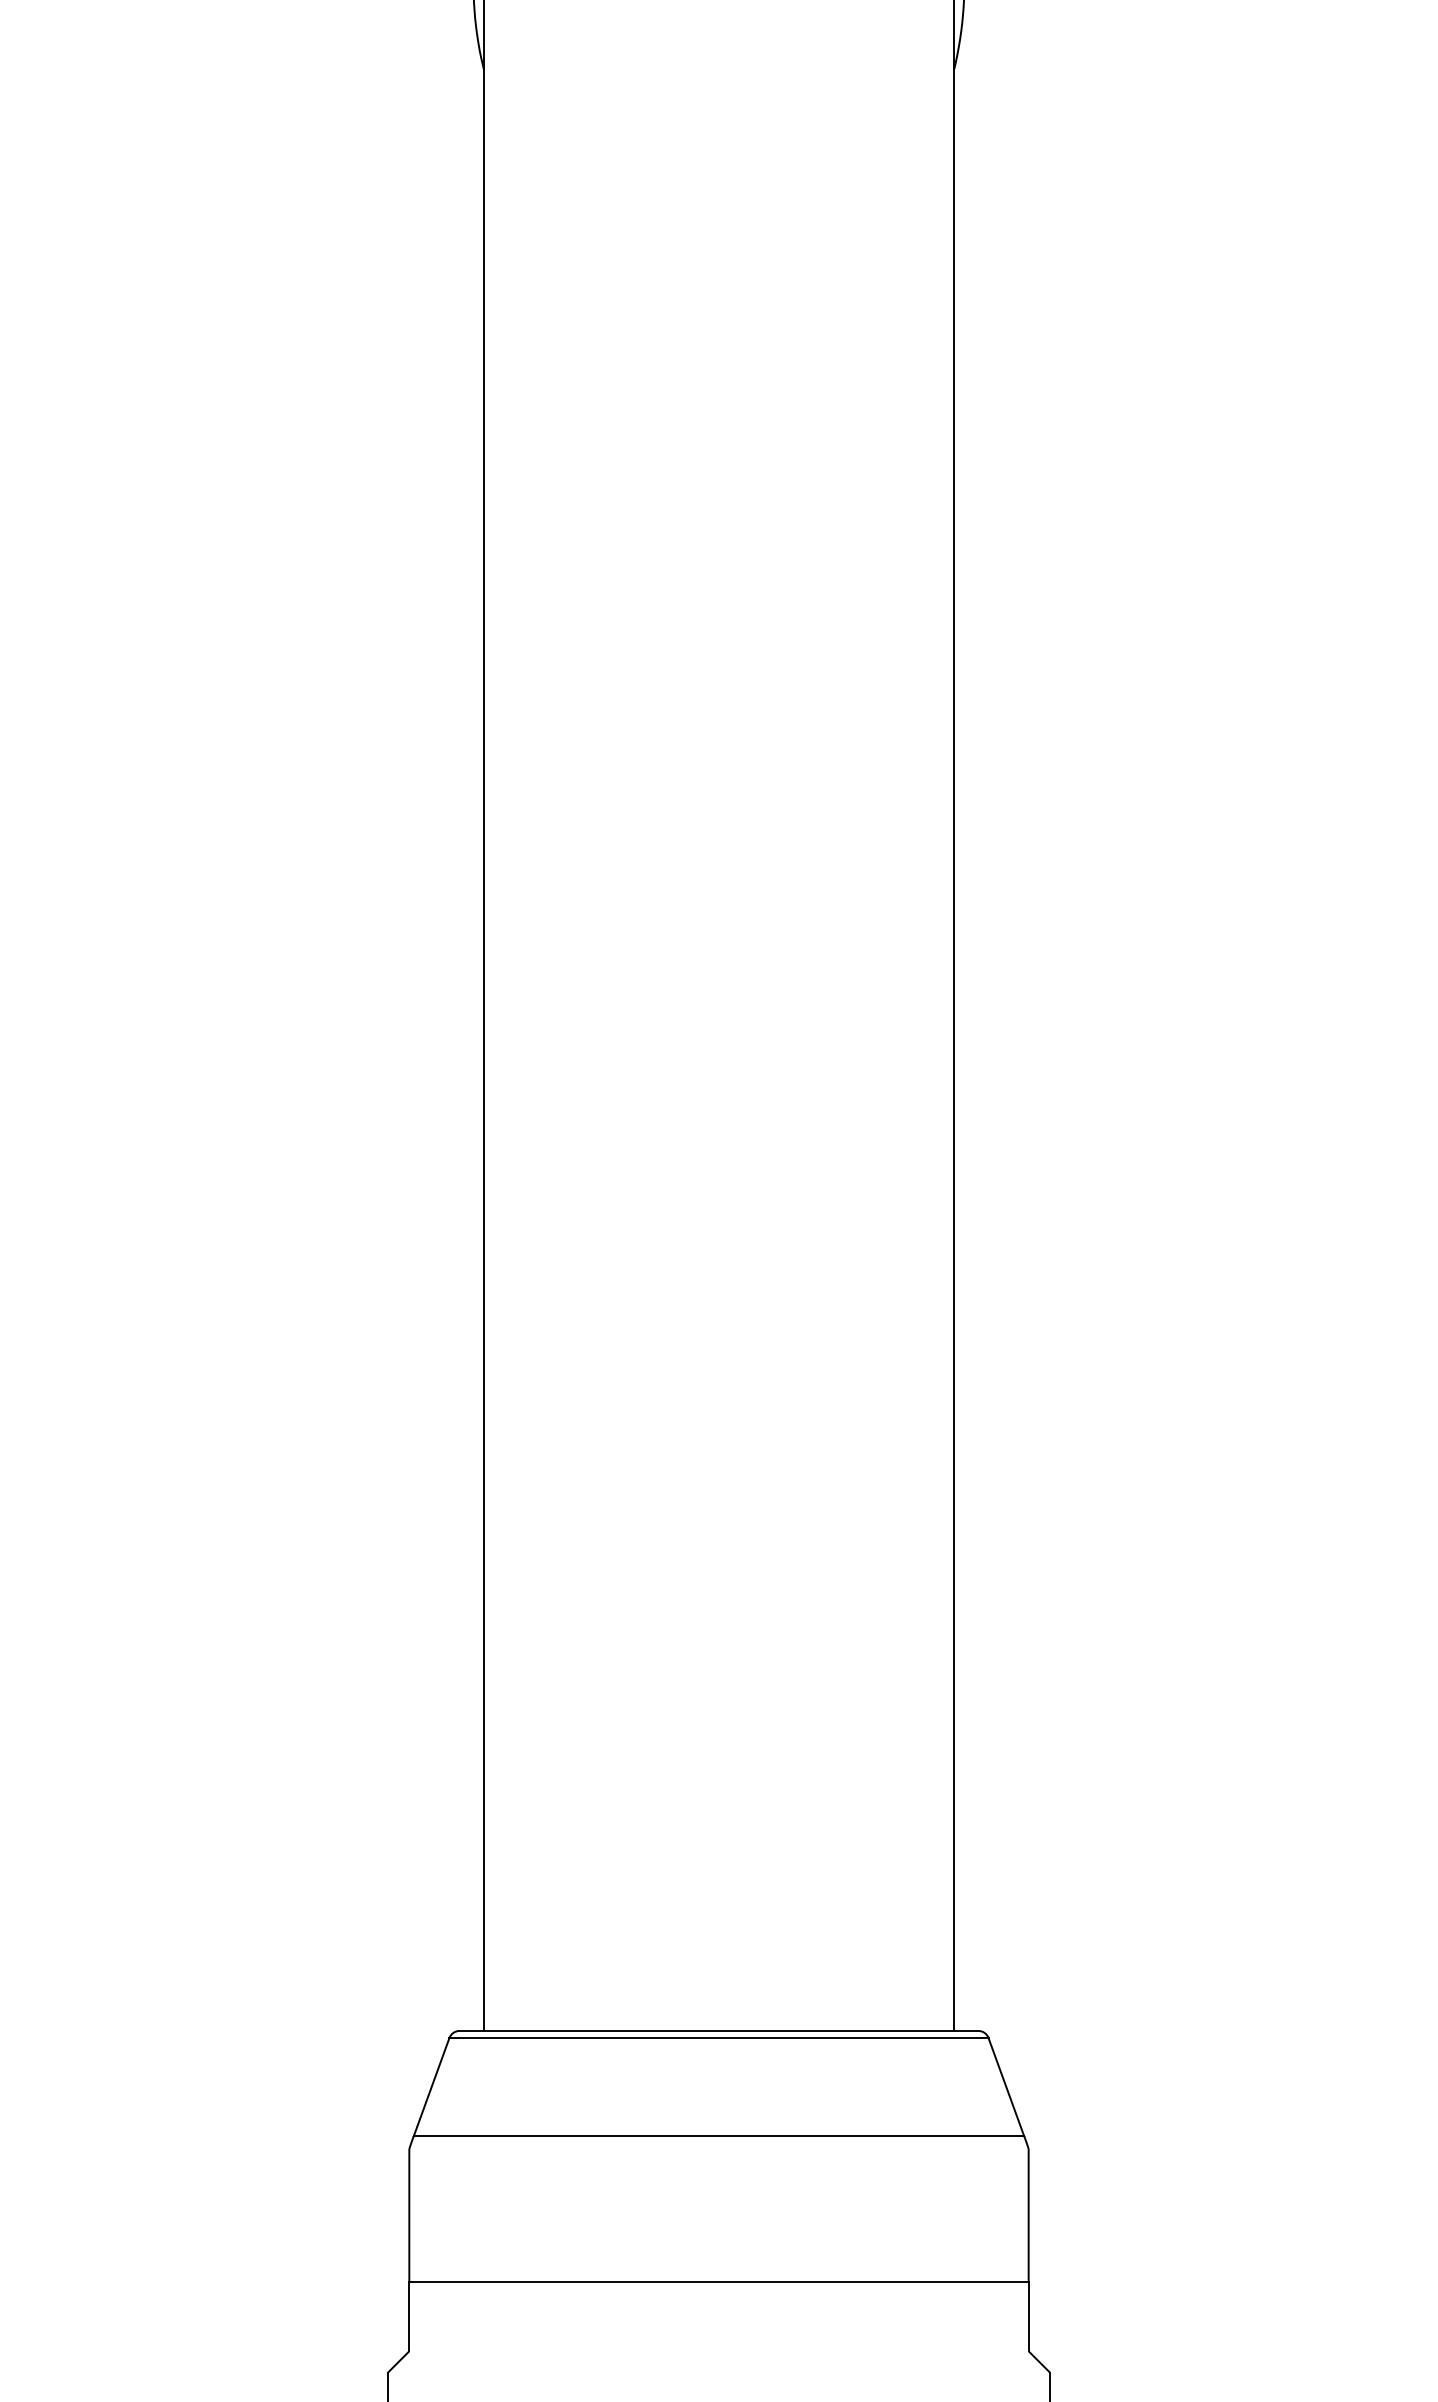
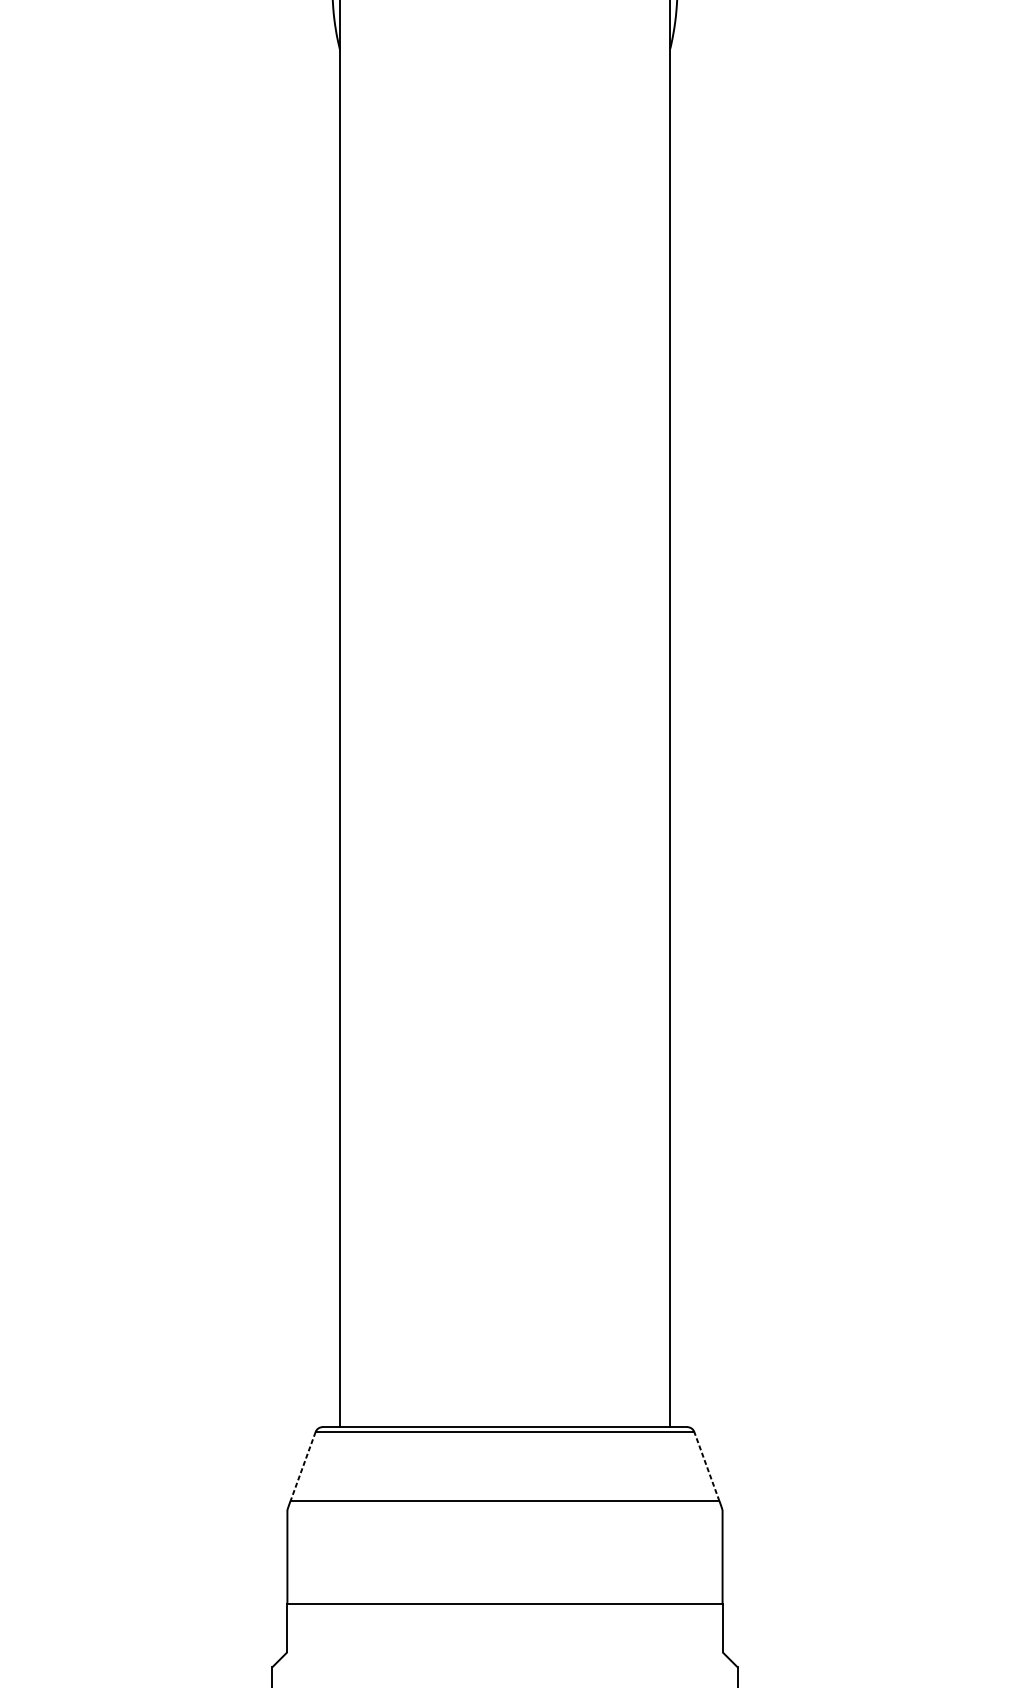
line: (1006, 2086) -> (706, 1466), solid -> dashed
line: (431, 2087) -> (303, 1466), solid -> dashed

